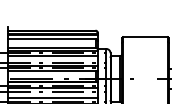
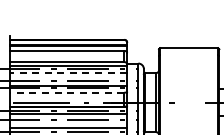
line: (52, 56) -> (68, 73), solid -> dashed
line: (51, 71) -> (66, 92), solid -> dashed

